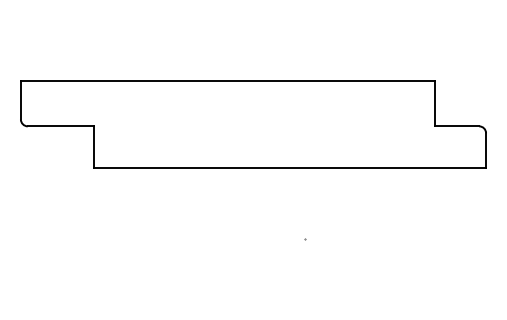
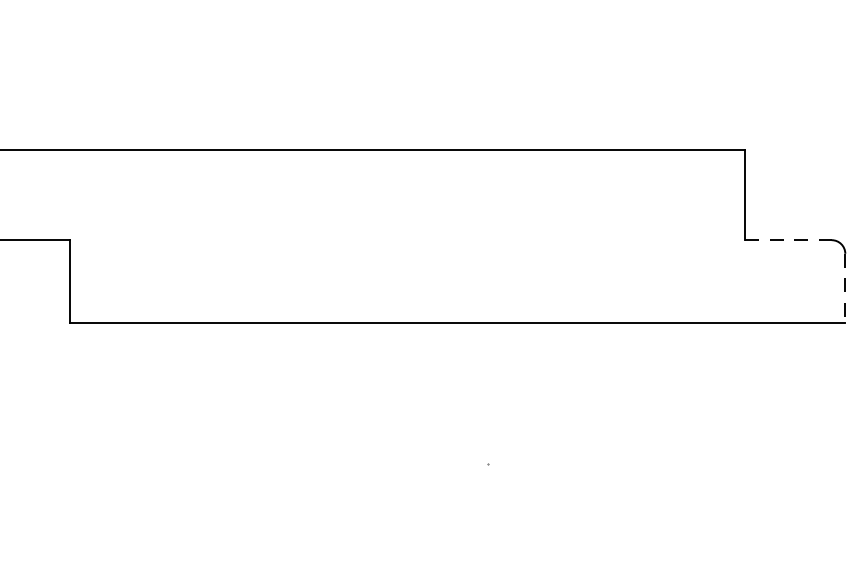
line: (457, 126) -> (788, 240), solid -> dashed
line: (486, 151) -> (846, 289), solid -> dashed

